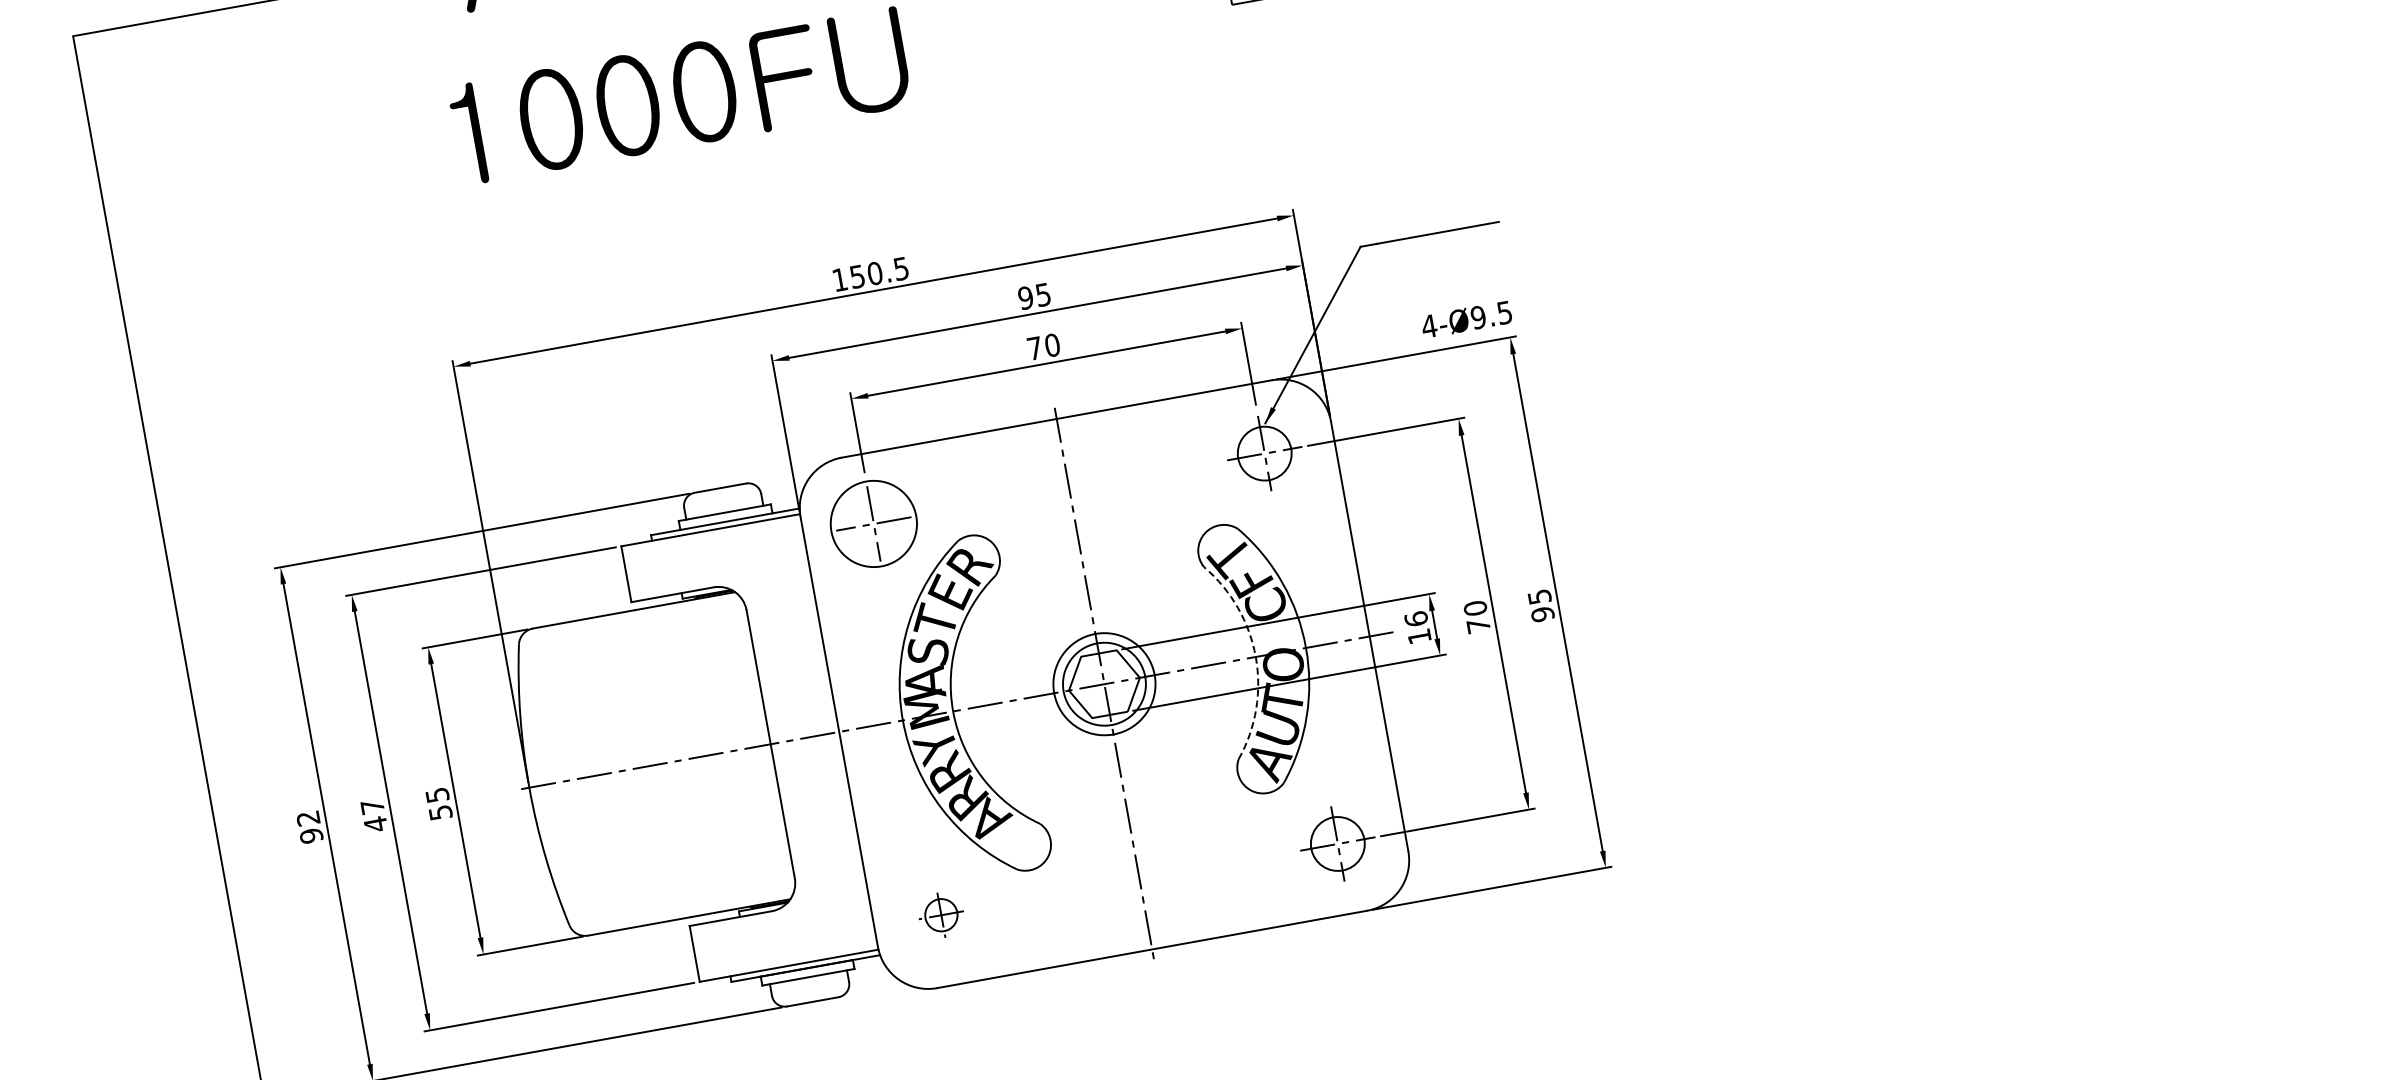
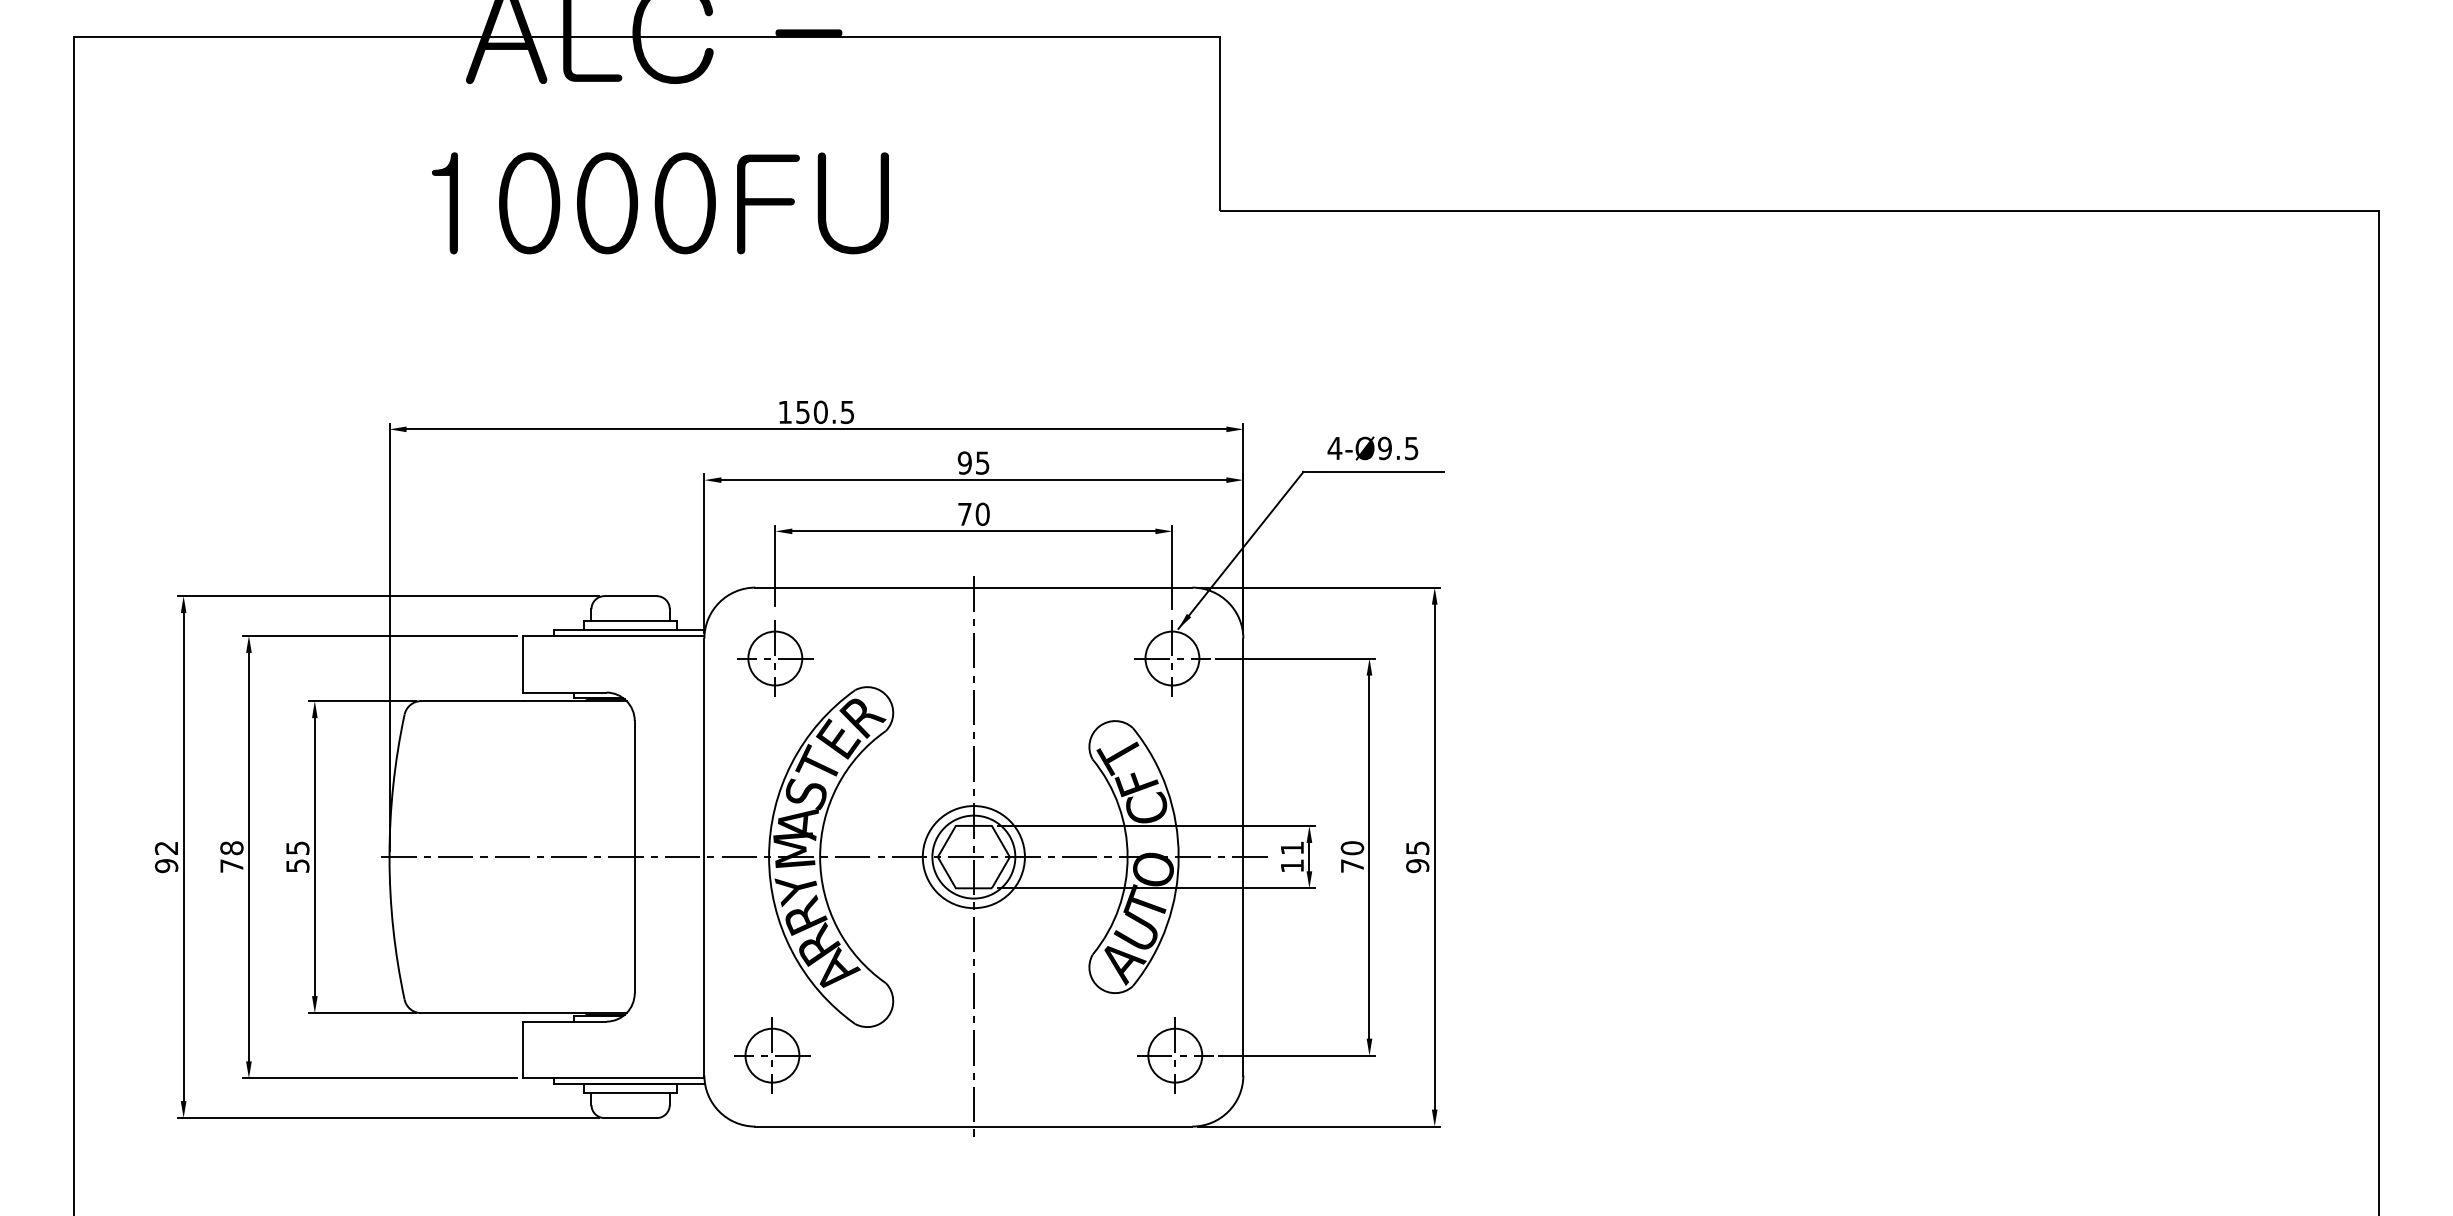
text: (1466, 319) -> (1372, 448), moved
circle: (874, 523) -> (775, 658), size x0.62
text: (1416, 619) -> (1292, 848), 16 -> 11
arc: (1255, 657) -> (1127, 857), dashed -> solid
text: (373, 816) -> (231, 857), 47 -> 78
part: (941, 915) -> (772, 1055), size x1.67

